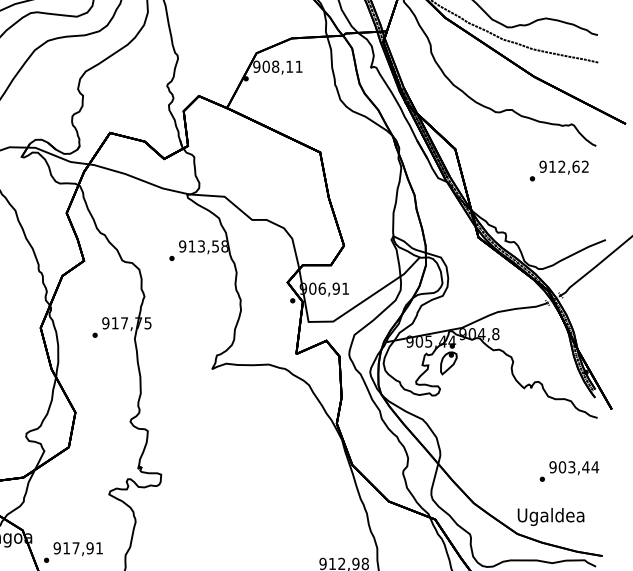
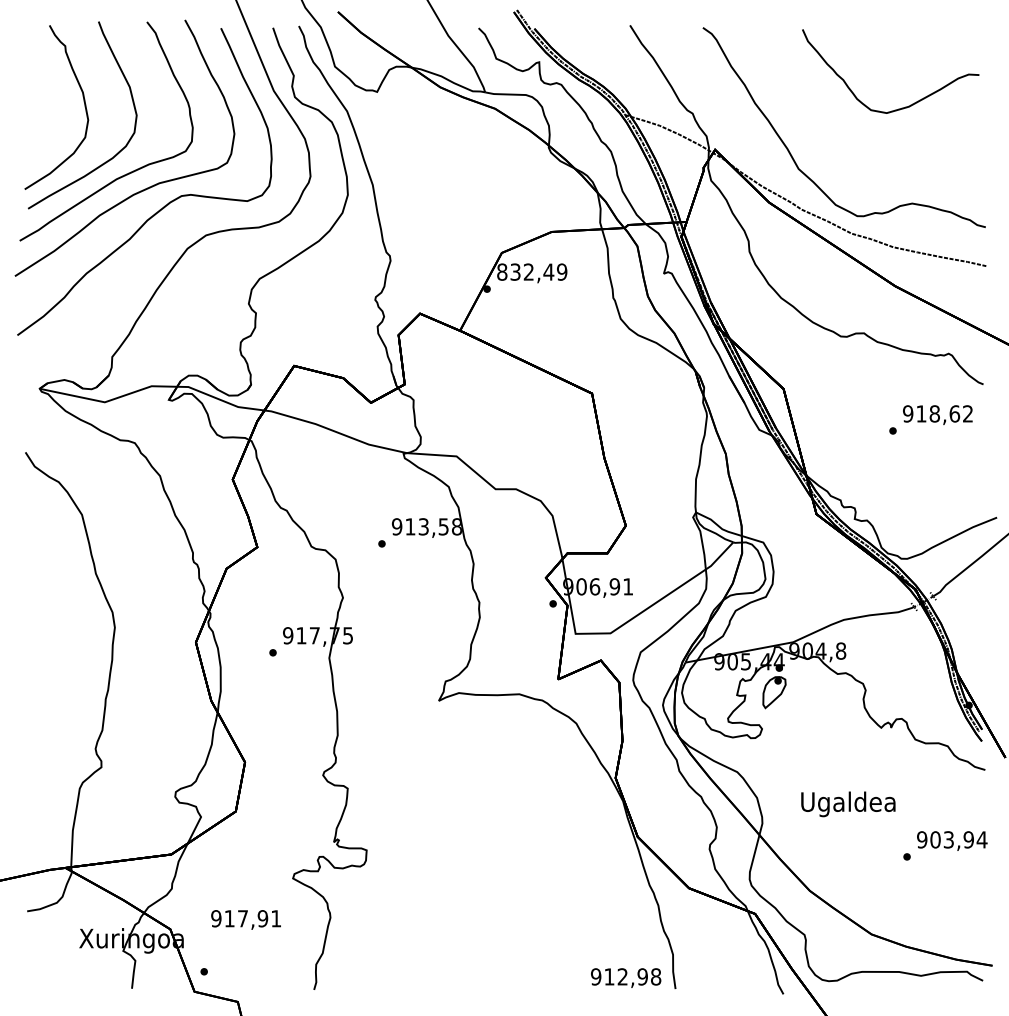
text: (278, 66) -> (532, 271), 908,11 -> 832,49
text: (561, 166) -> (934, 413), 912,62 -> 918,62
text: (585, 467) -> (968, 839), 903,44 -> 903,94
text: (551, 517) -> (848, 804), moved
text: (77, 548) -> (245, 919), moved

